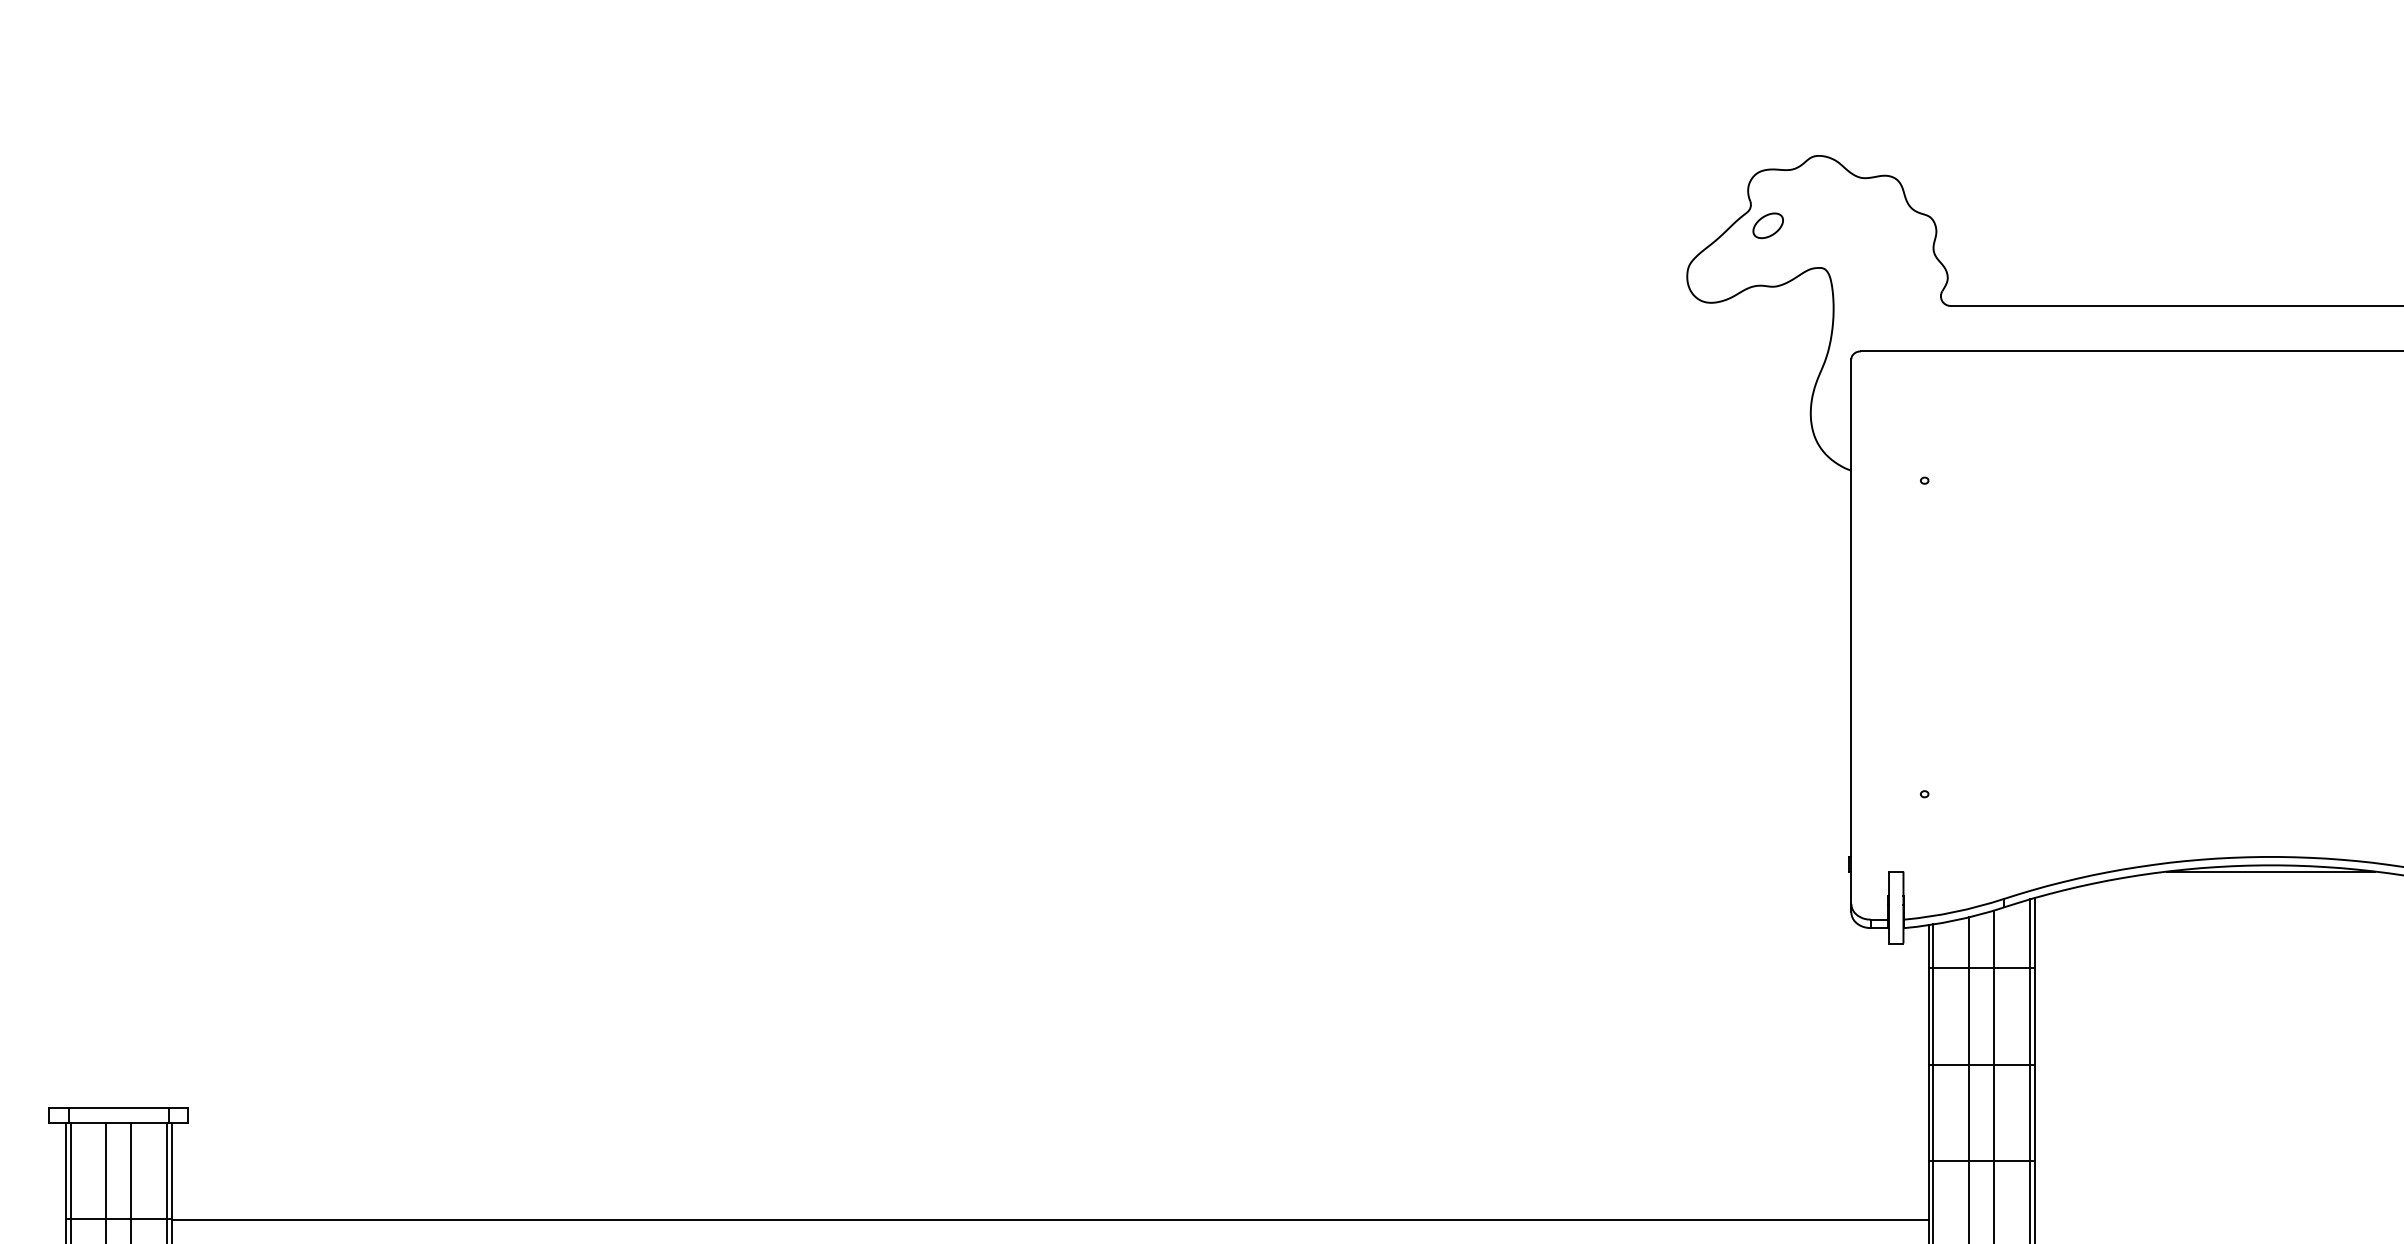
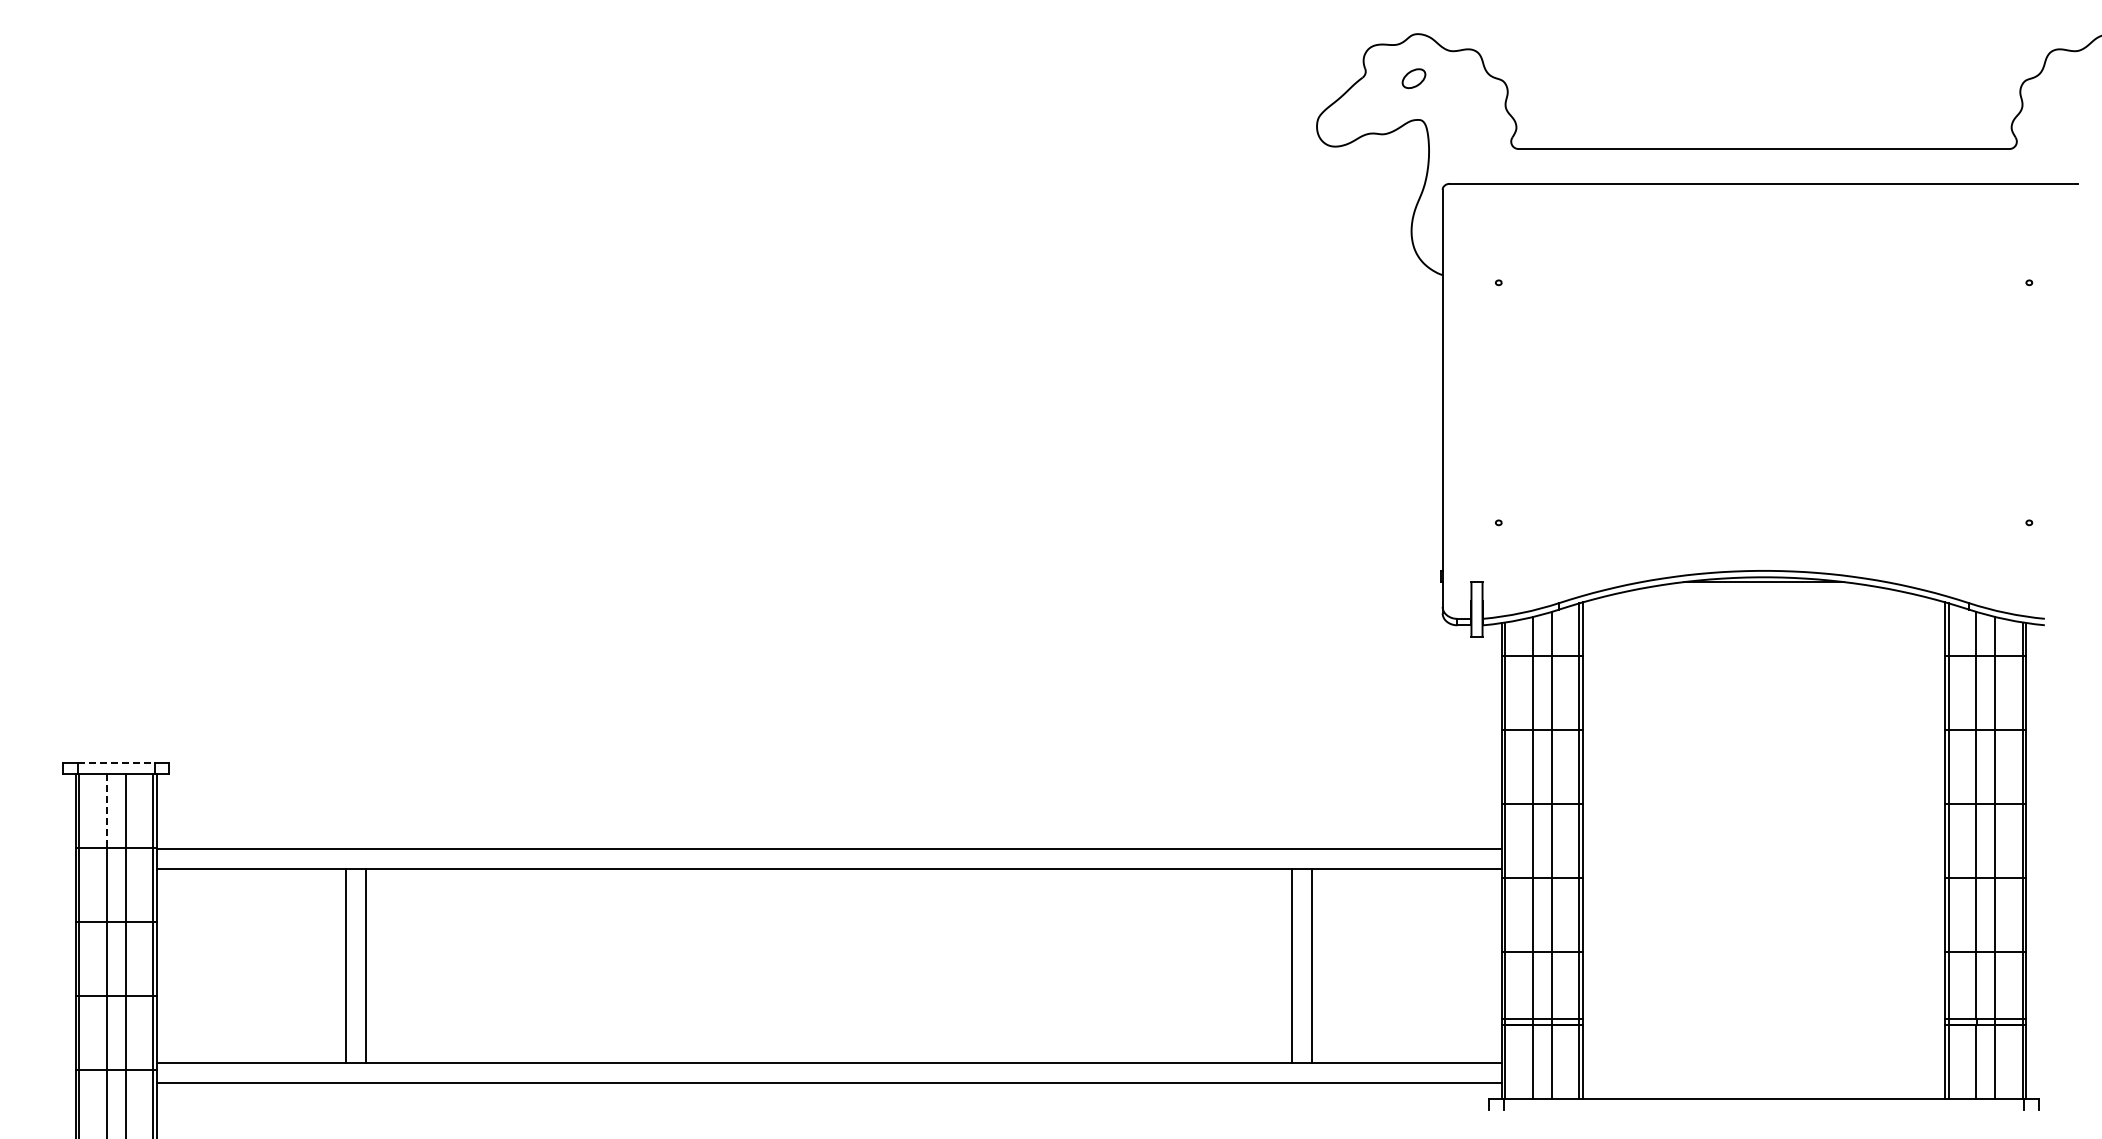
part: (1767, 225) -> (1413, 78), moved
line: (119, 1108) -> (116, 763), solid -> dashed
line: (106, 1171) -> (106, 811), solid -> dashed

